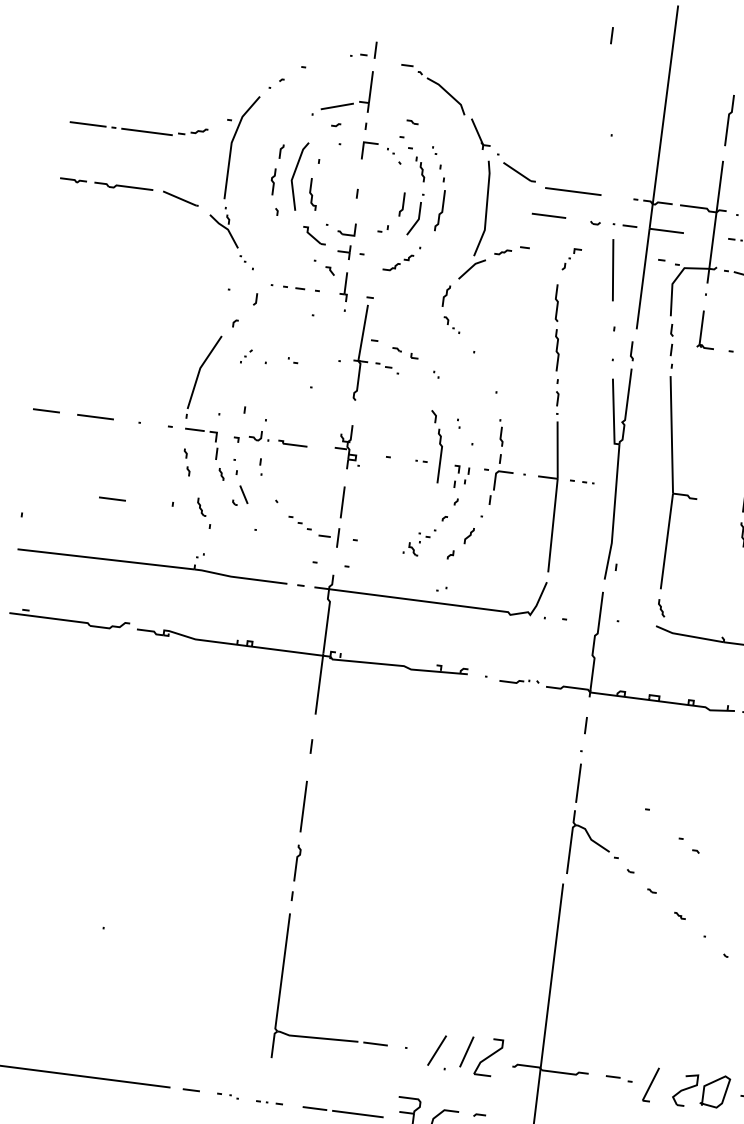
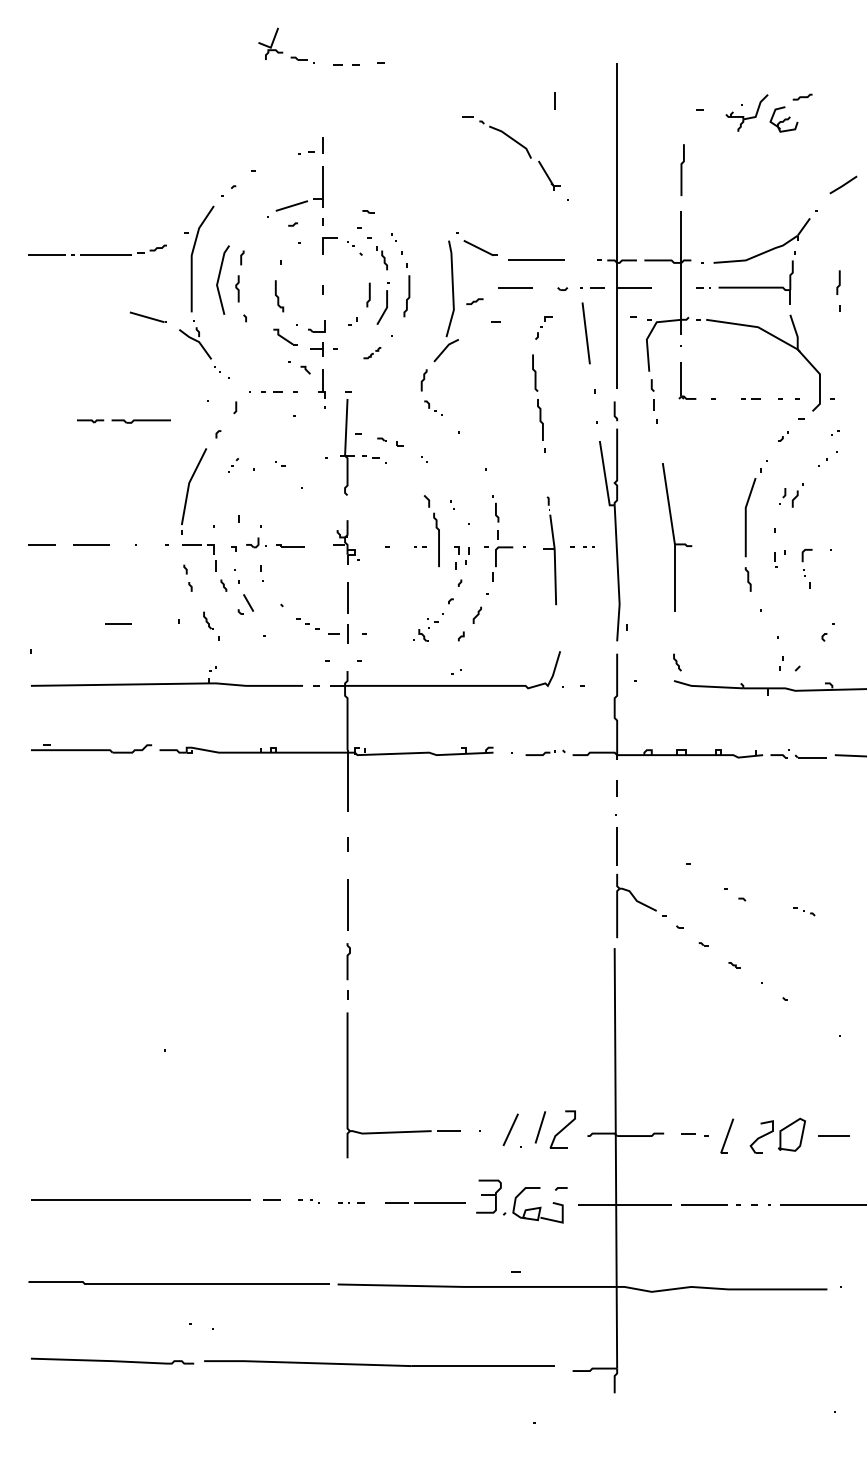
part: (454, 100) -> (519, 145), moved
line: (294, 175) -> (219, 279), moved
part: (106, 185) -> (123, 421), moved
curve: (502, 252) -> (474, 301), moved
part: (398, 262) -> (372, 352), size x0.6
part: (549, 480) -> (549, 550), size x0.6
part: (676, 484) -> (676, 537), size x0.7

